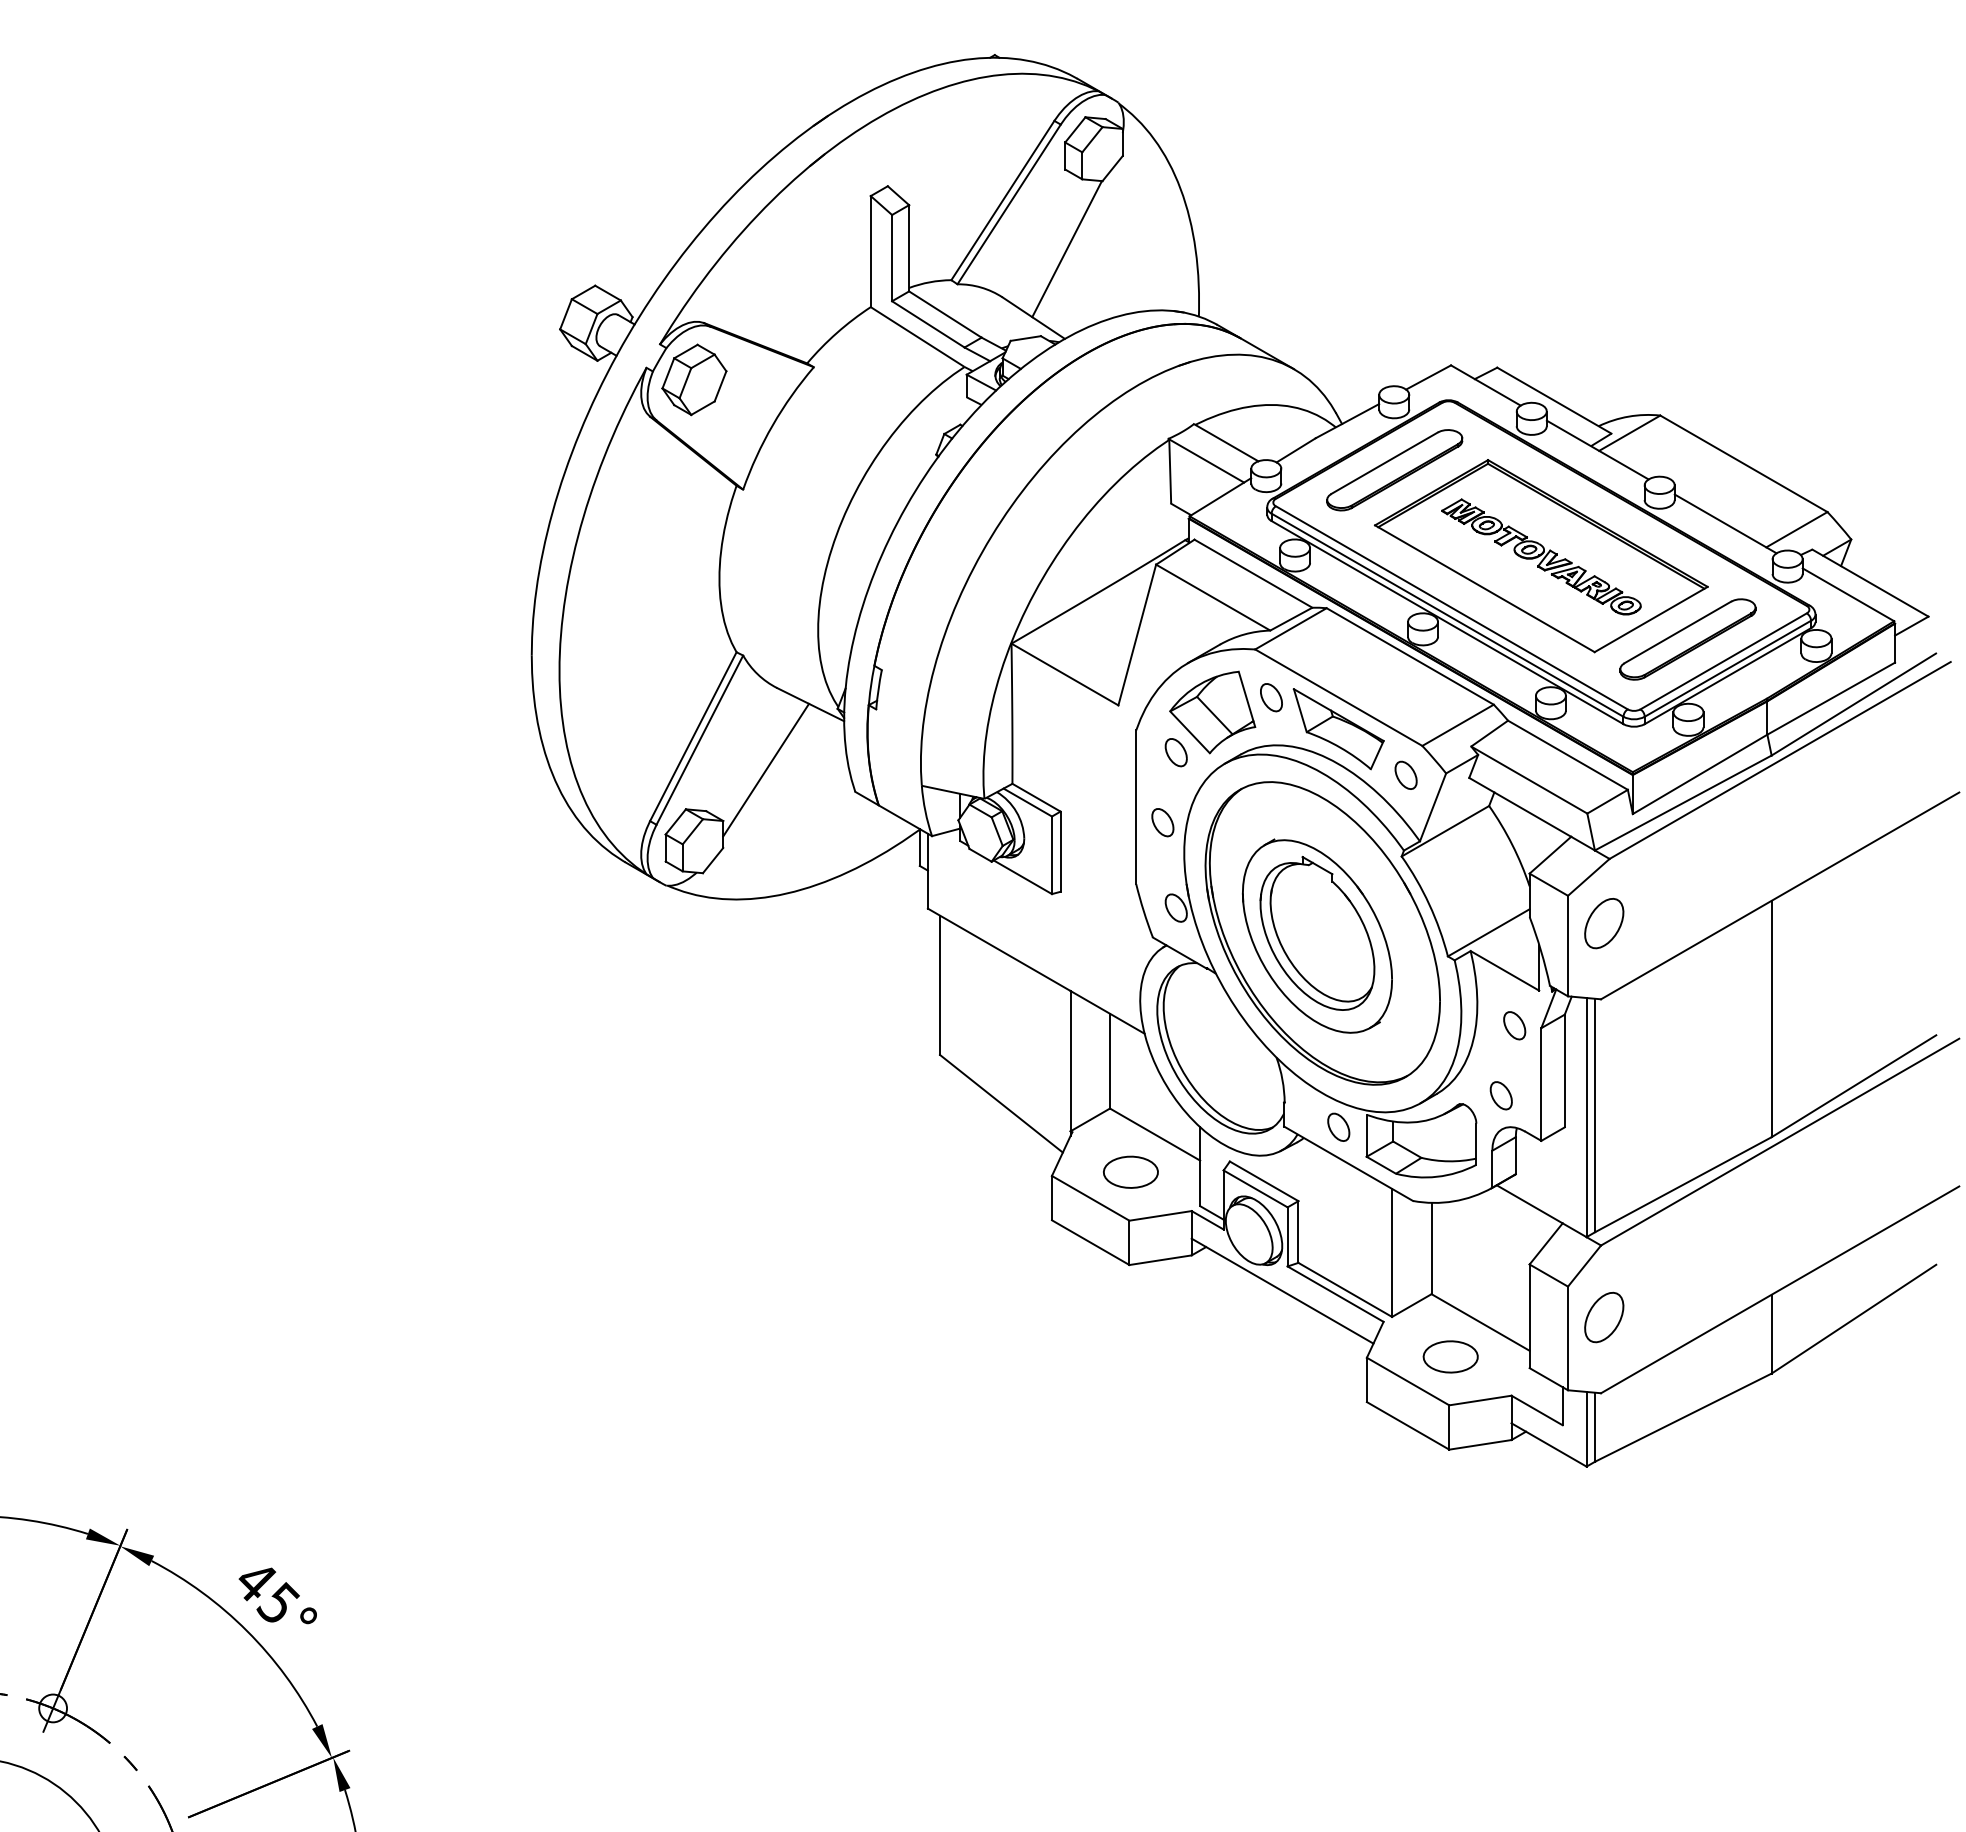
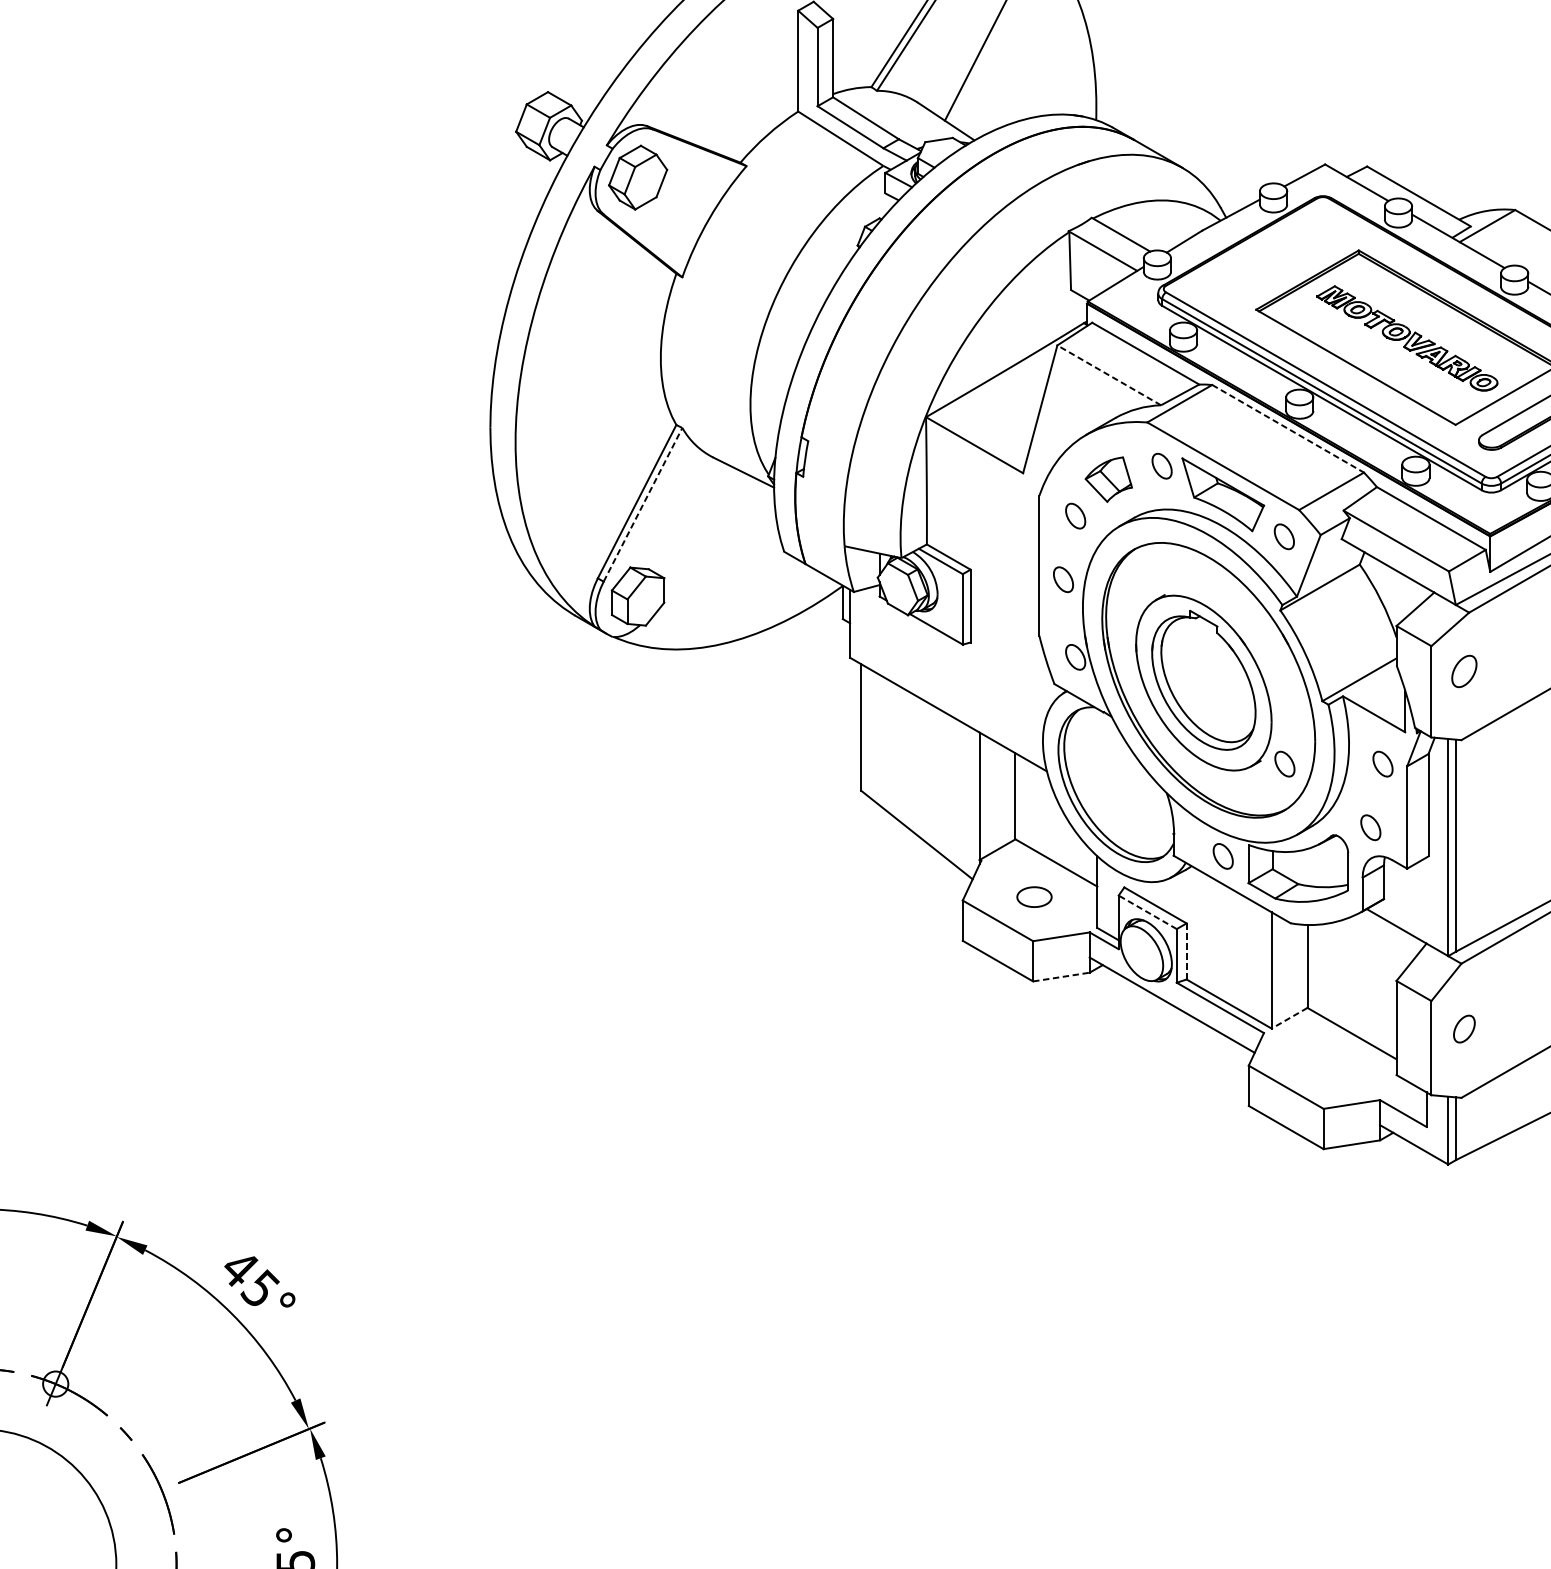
part: (1394, 470) -> (1273, 259), removed
line: (1213, 597) -> (1109, 375), solid -> dashed
line: (1410, 656) -> (1288, 428), solid -> dashed
part: (1212, 712) -> (1108, 479), size x0.6
line: (700, 739) -> (643, 504), solid -> dashed
line: (766, 769) -> (703, 531), removed
part: (1604, 923) -> (1464, 671), size x0.7
part: (1406, 1025) -> (1284, 763), added
part: (1130, 1171) -> (1034, 896), size x0.7
line: (1255, 1188) -> (1147, 911), solid -> dashed
line: (1298, 1232) -> (1186, 951), solid -> dashed
line: (1161, 1260) -> (1062, 977), solid -> dashed
line: (1411, 1305) -> (1289, 1018), solid -> dashed
part: (1604, 1317) -> (1464, 1029), size x0.6
part: (1450, 1356) -> (1324, 1064), removed

